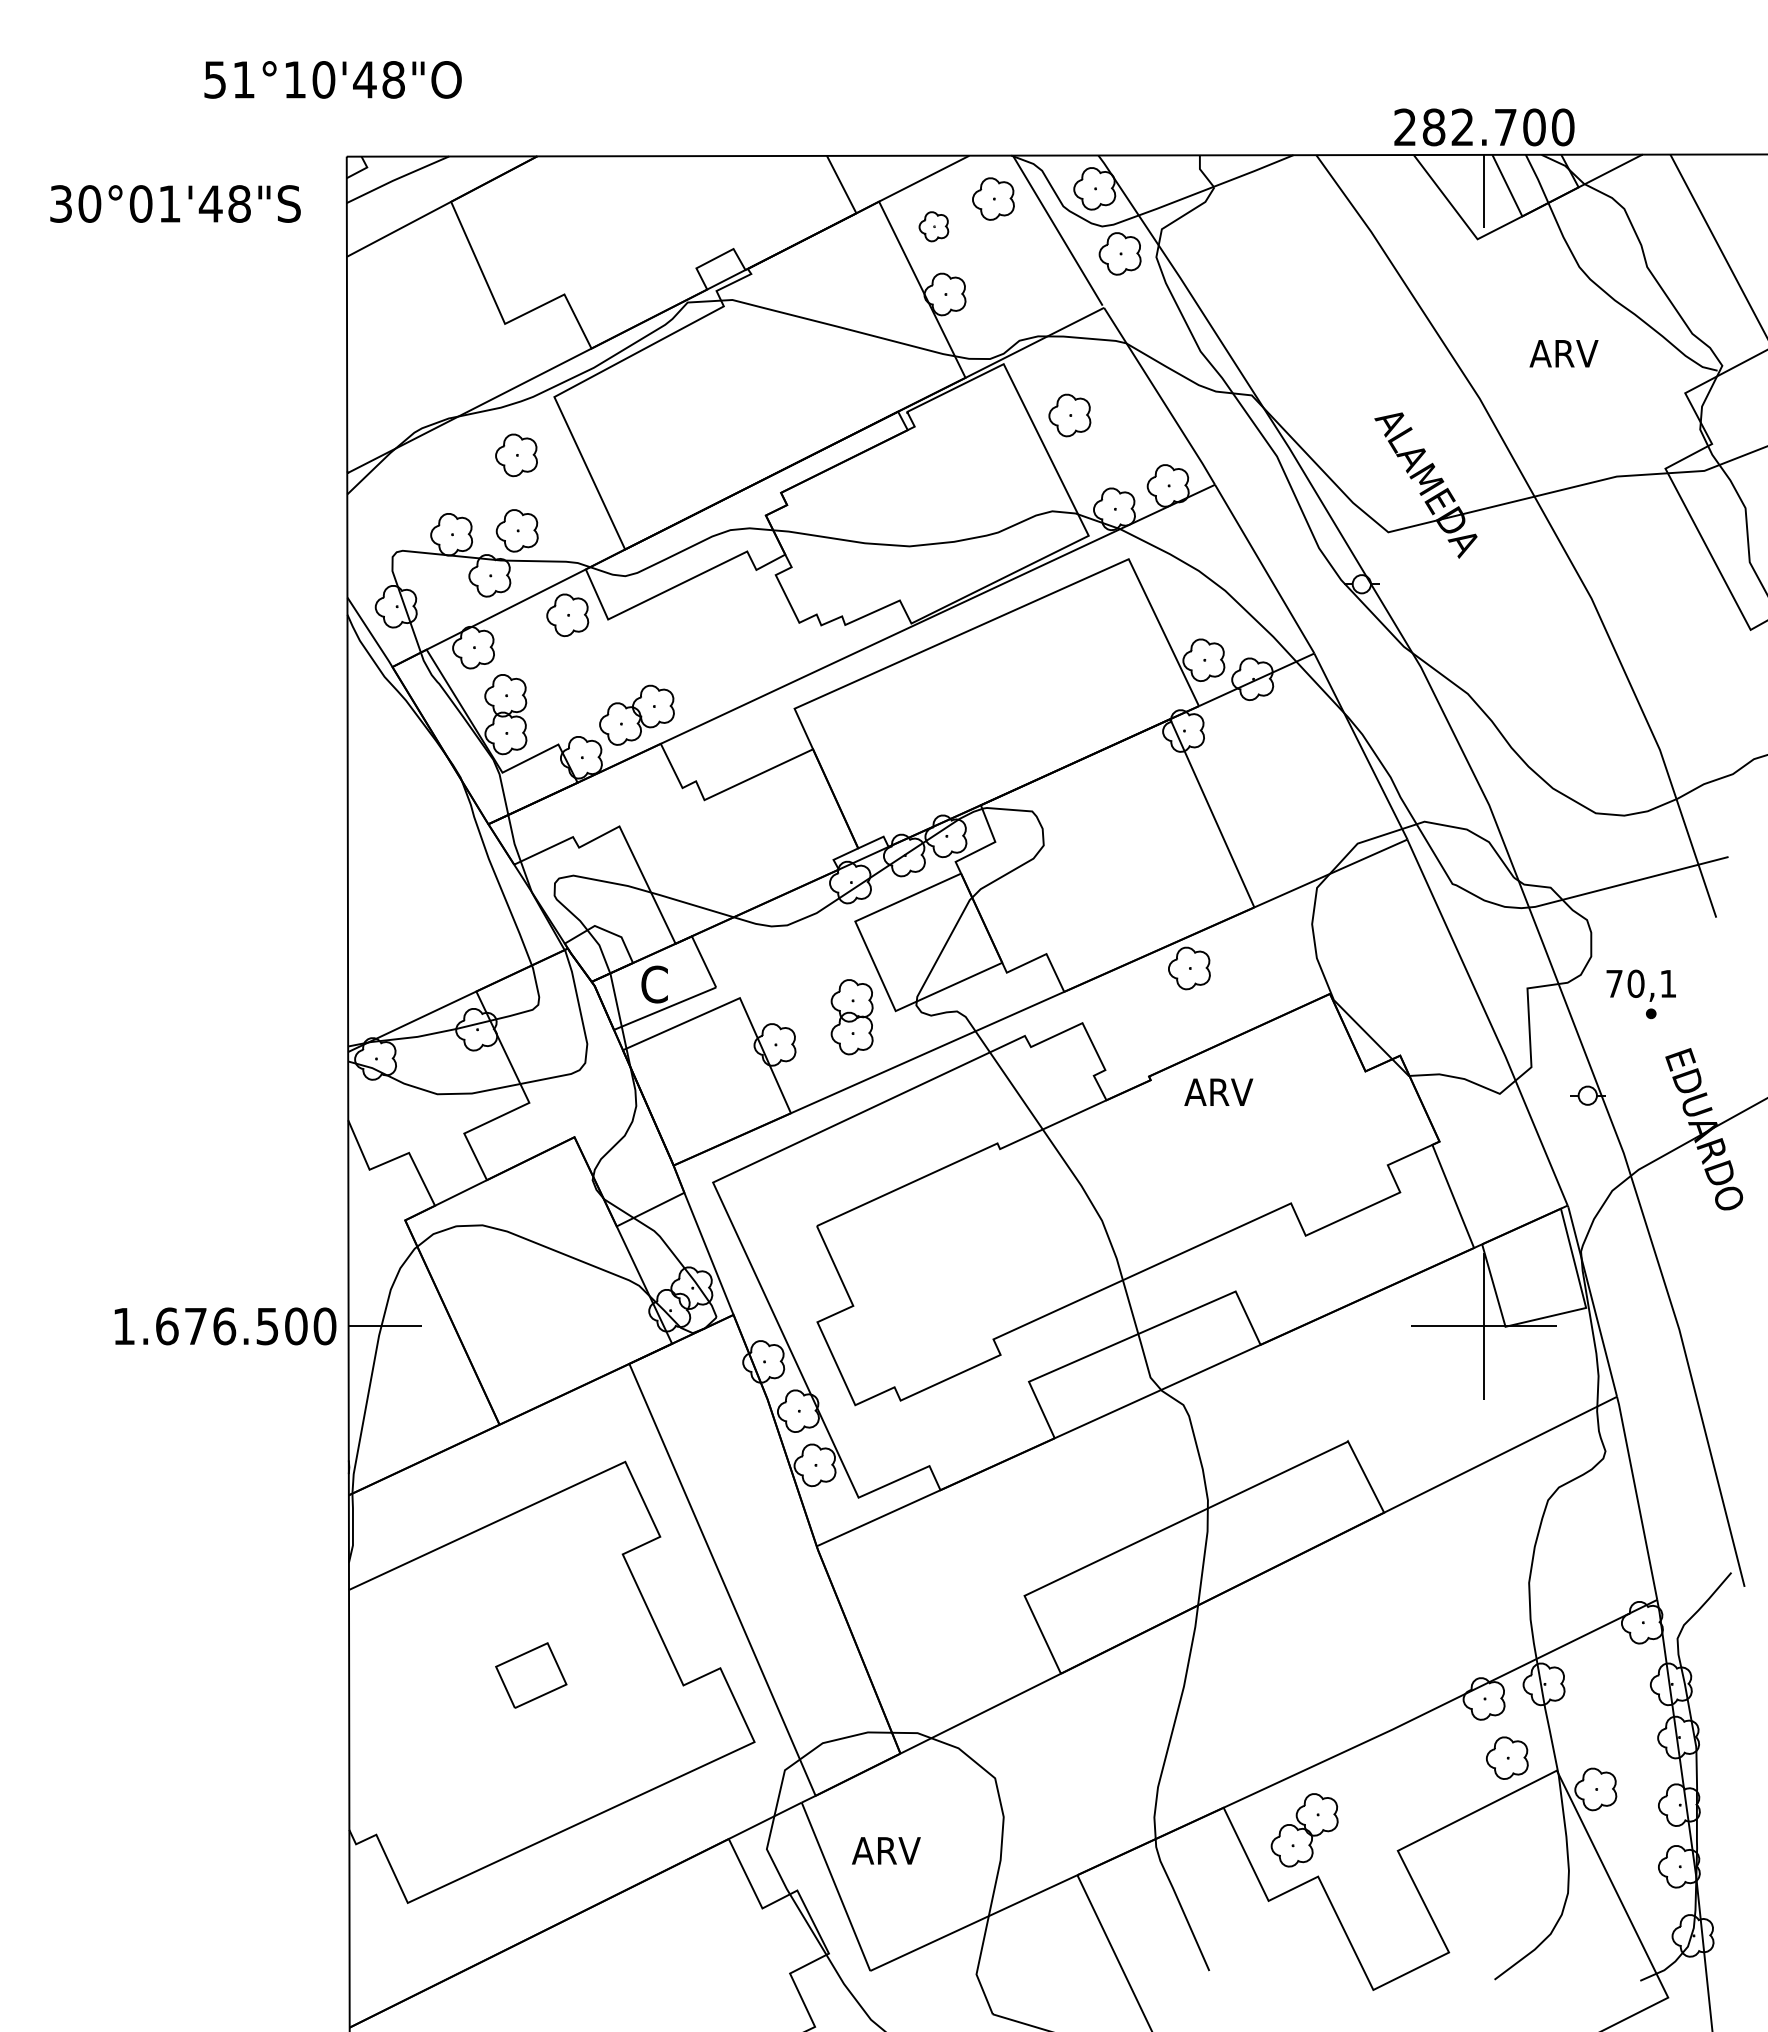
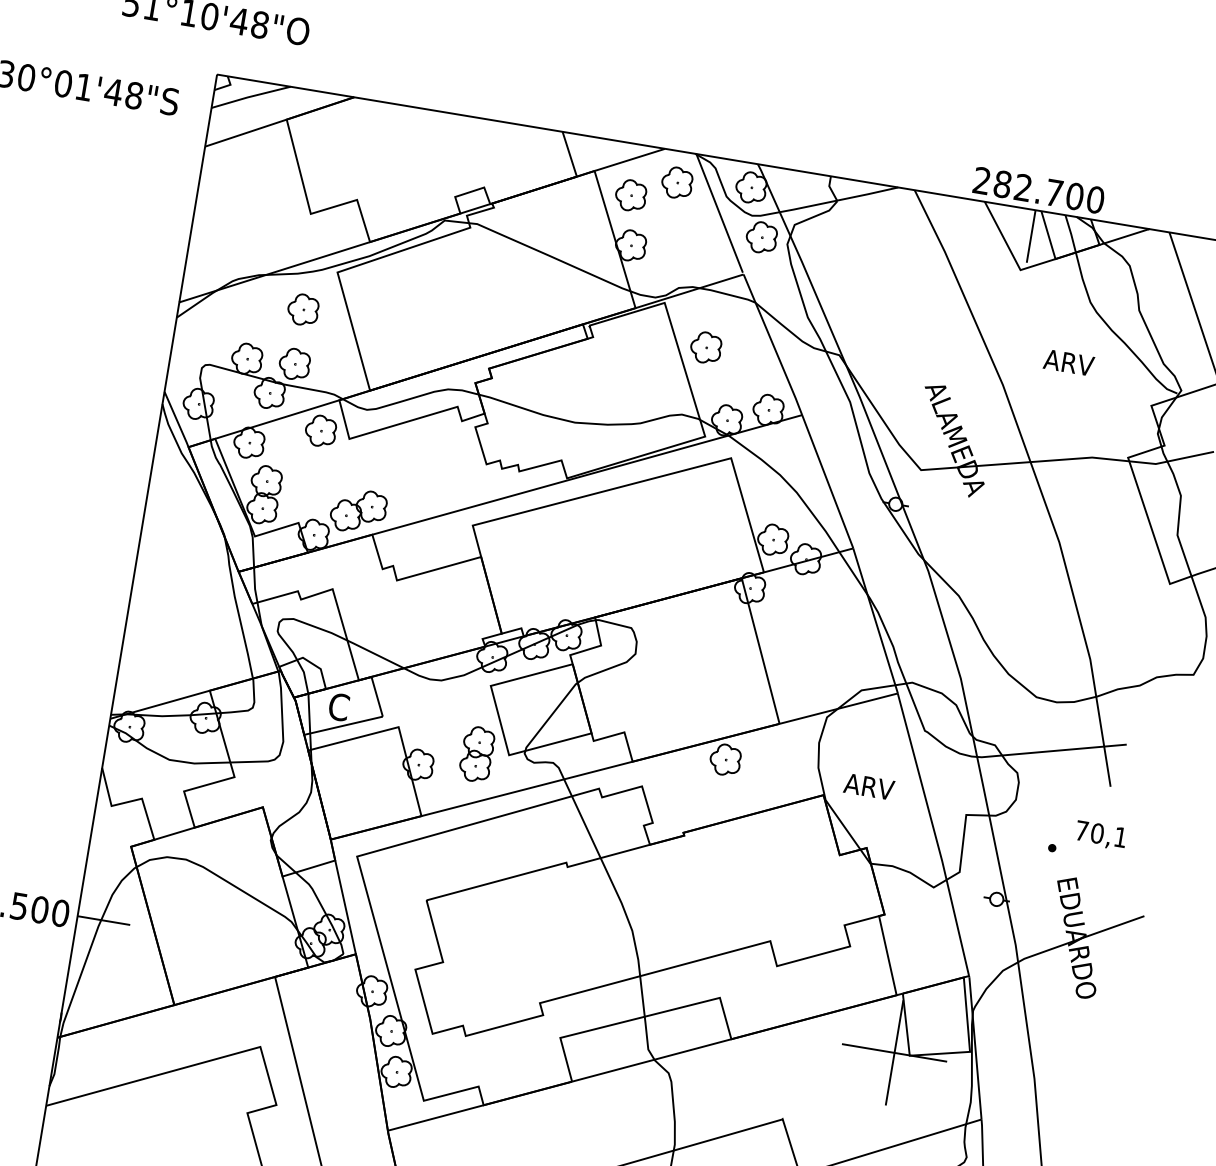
part: (933, 226) -> (630, 195), size x1.43
text: (1640, 985) -> (1100, 835), moved
text: (1218, 1091) -> (869, 786), moved

